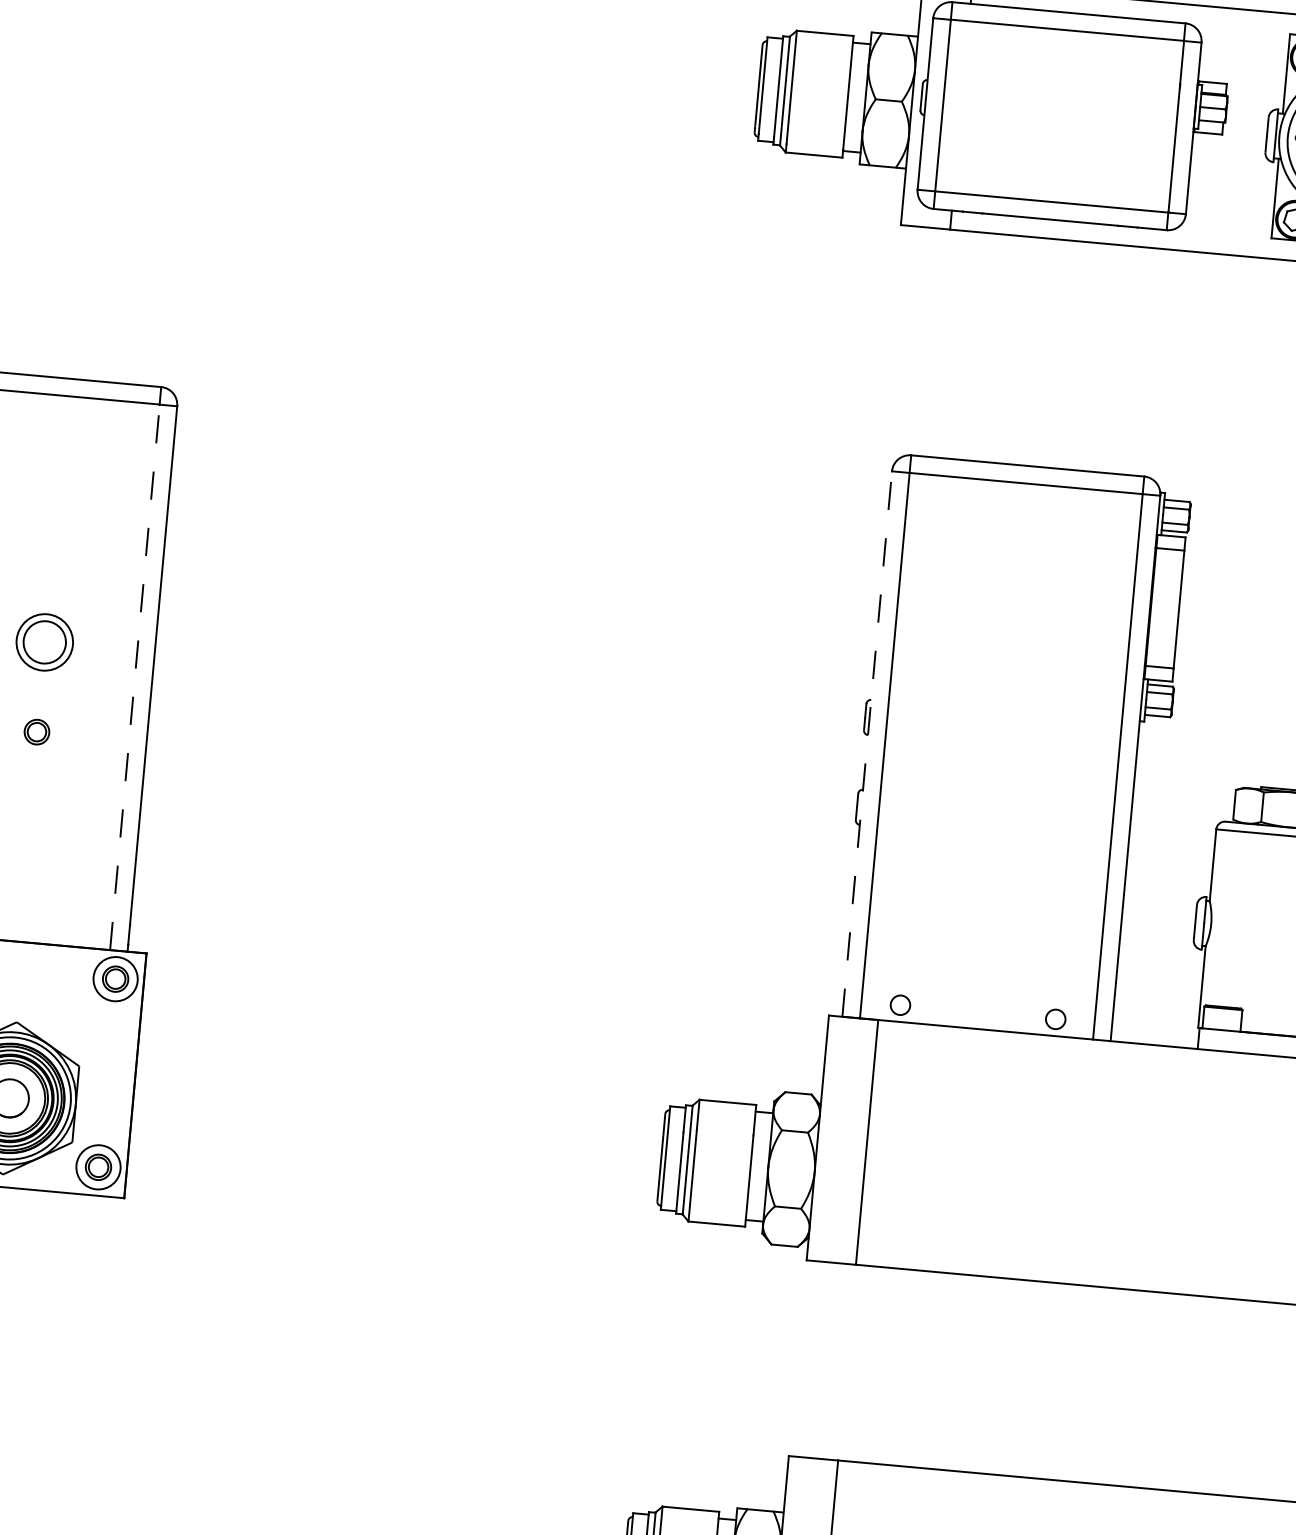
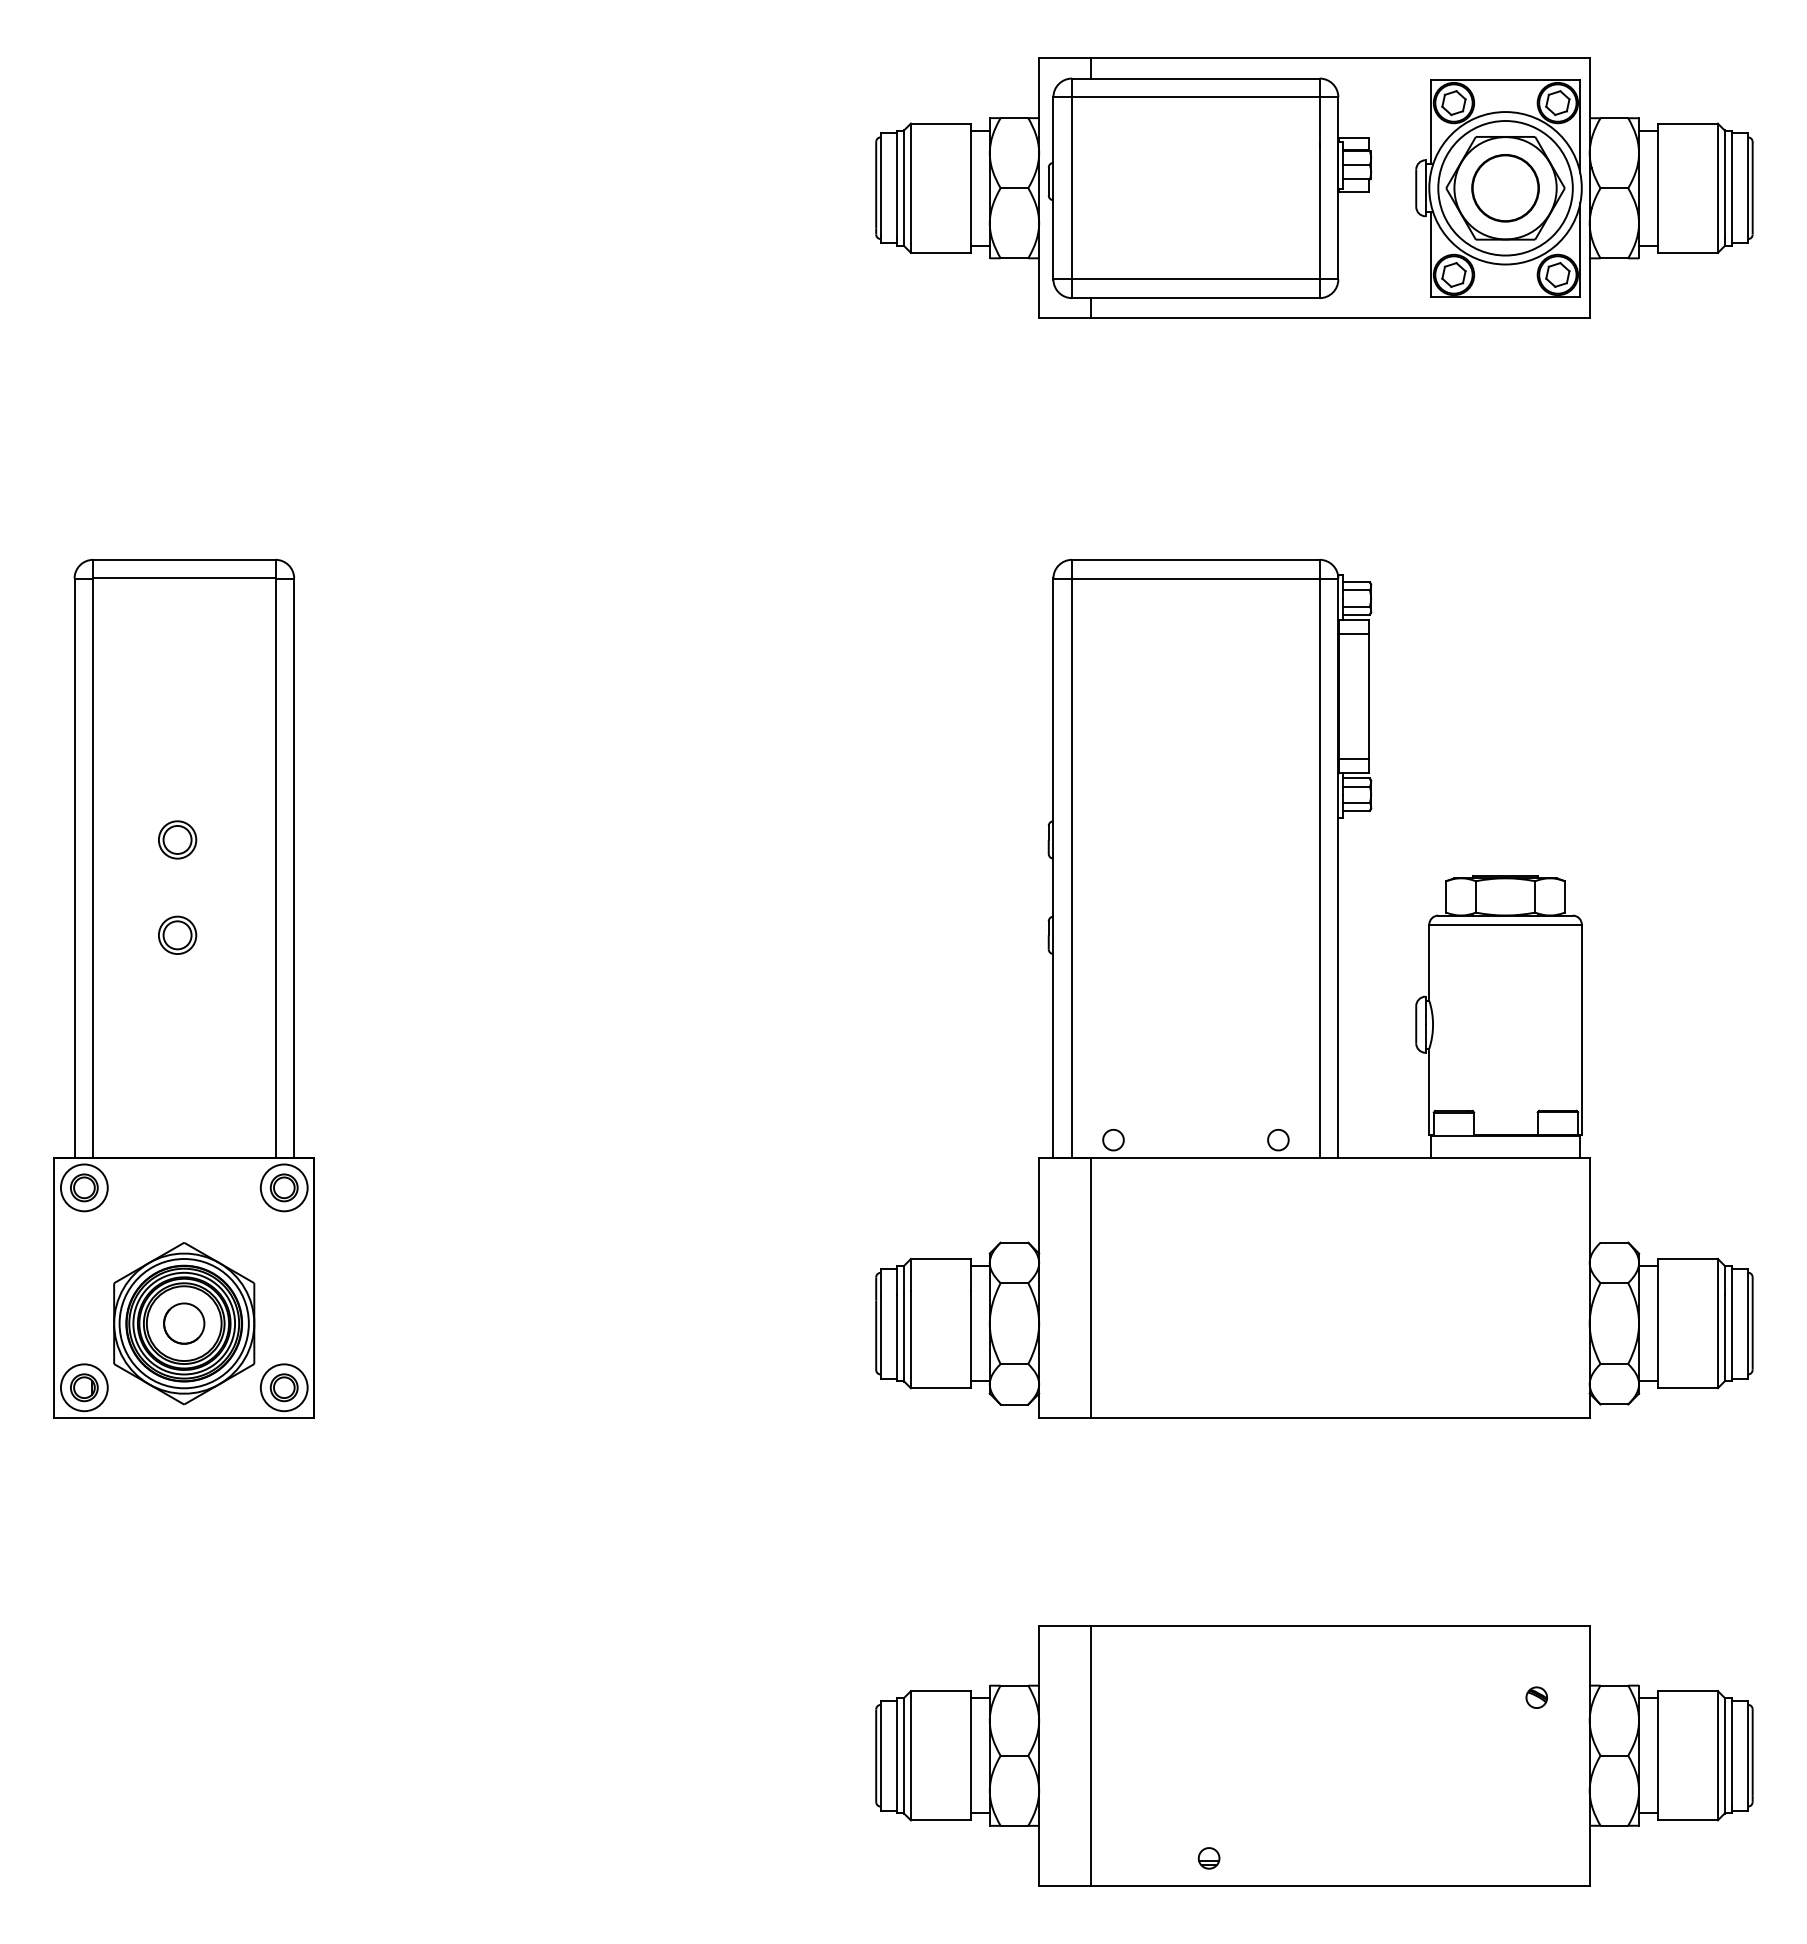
part: (44, 642) -> (177, 839), size x0.62
line: (134, 677) -> (275, 868), dashed -> solid
part: (36, 731) -> (177, 934), size x1.43
line: (867, 744) -> (1053, 868), dashed -> solid

